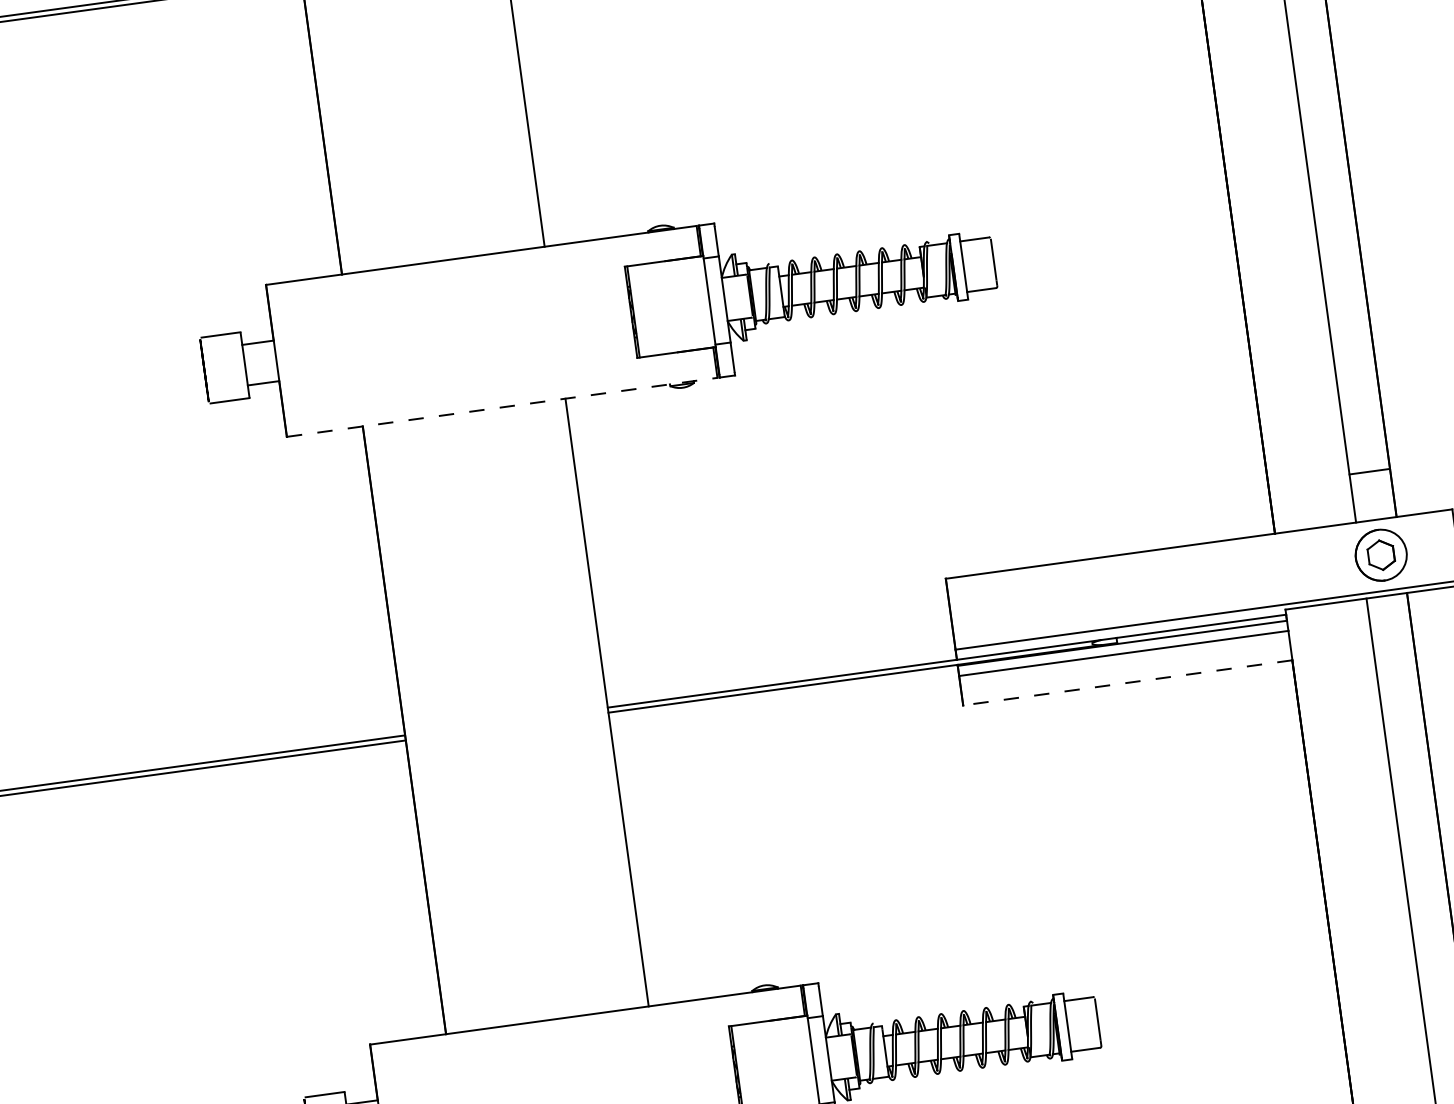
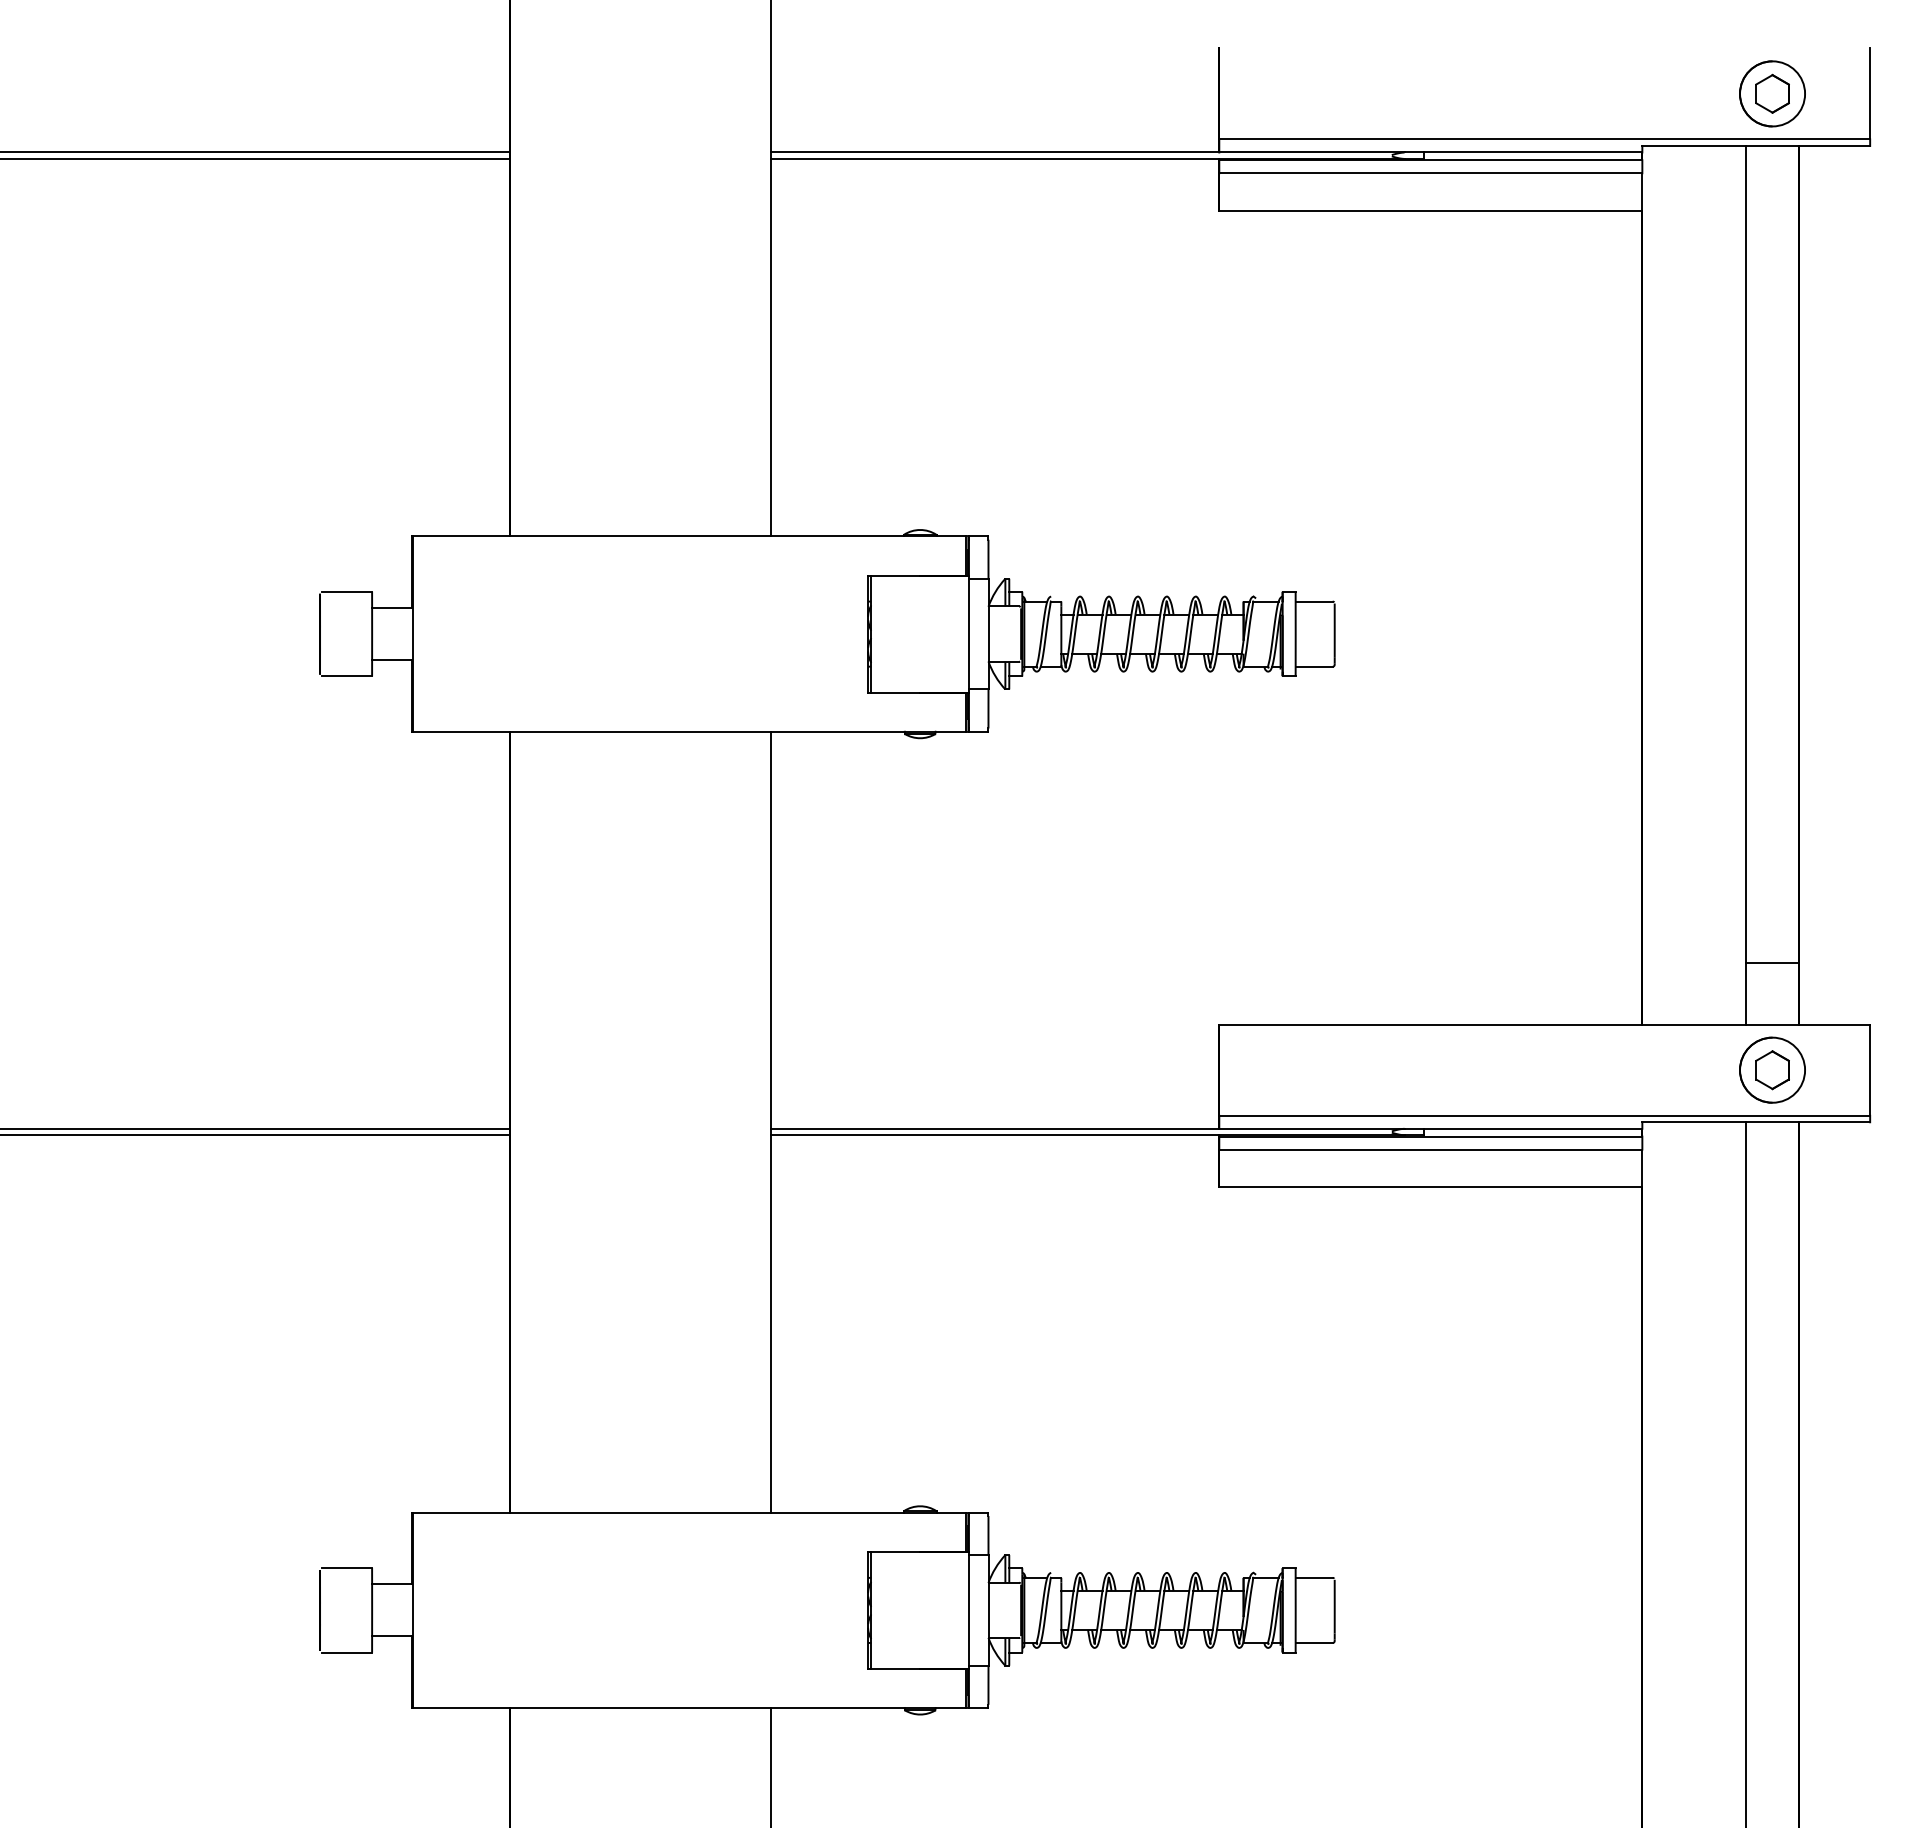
line: (502, 407) -> (689, 731), dashed -> solid
line: (1127, 682) -> (1430, 1187), dashed -> solid

